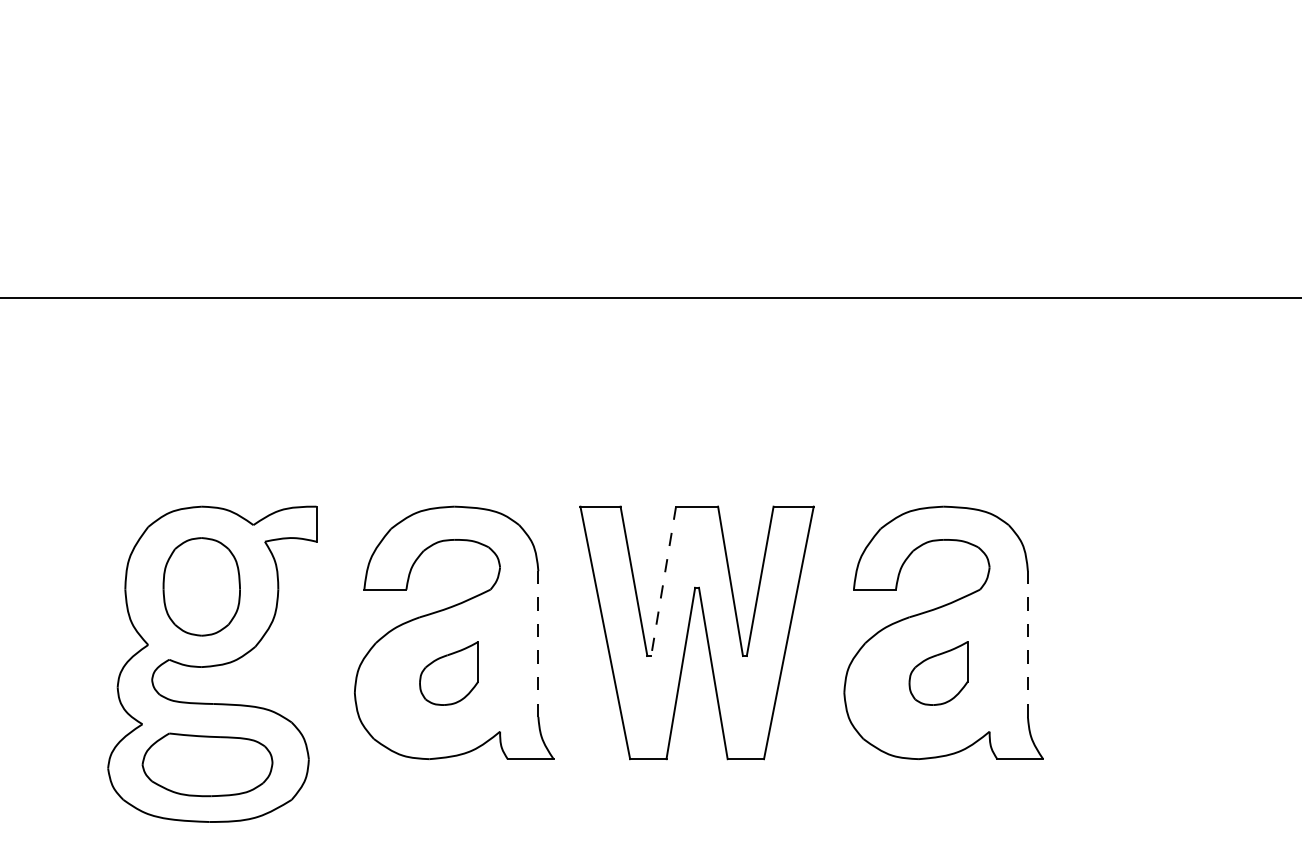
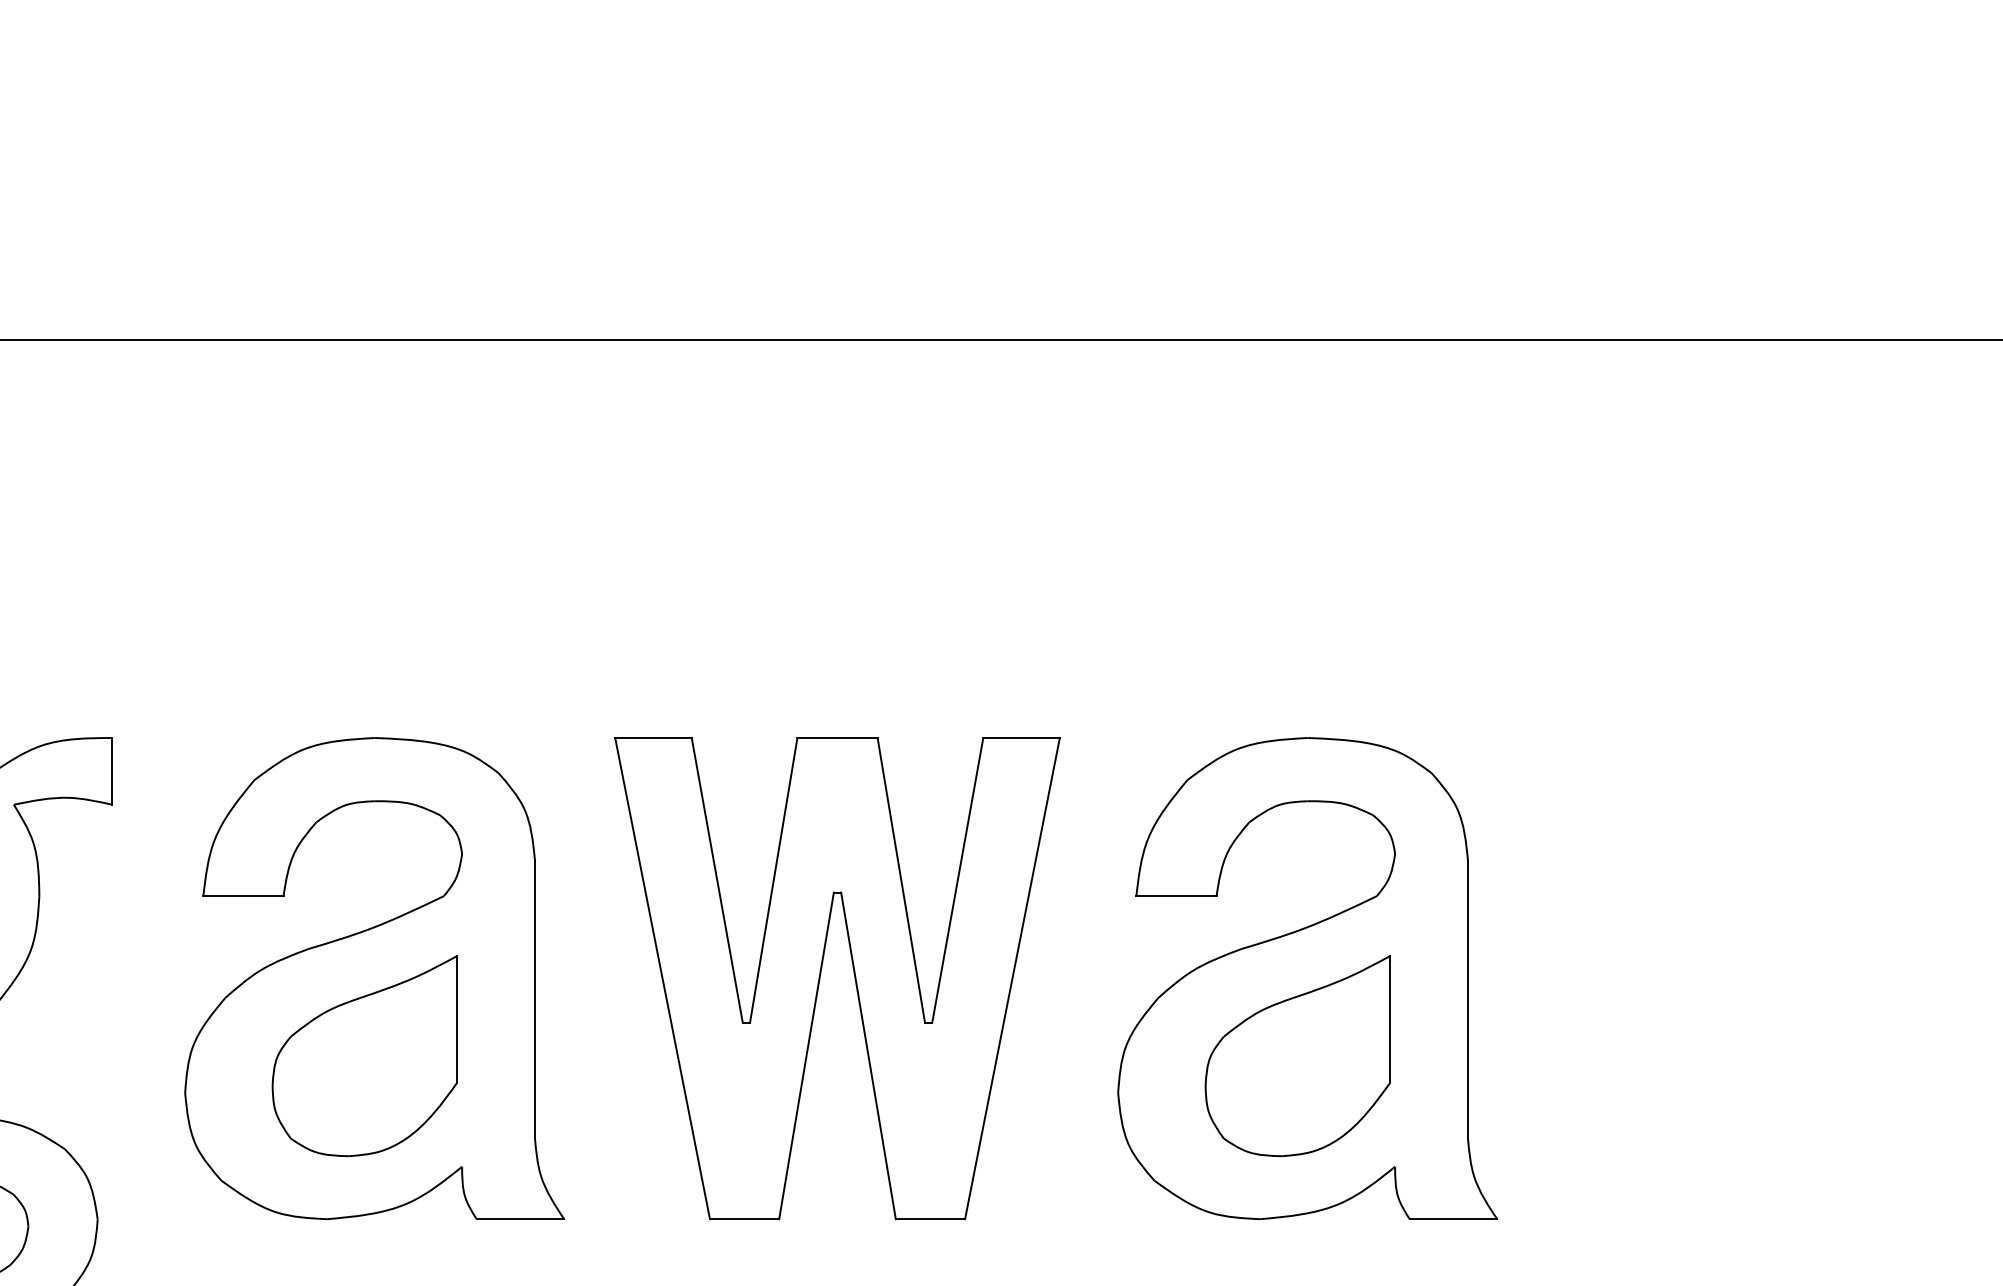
line: (663, 581) -> (773, 880), dashed -> solid
line: (538, 644) -> (535, 1000), dashed -> solid
line: (1027, 644) -> (1467, 1000), dashed -> solid
part: (448, 673) -> (363, 1055), size x1.67
part: (938, 673) -> (1297, 1055), size x1.67

